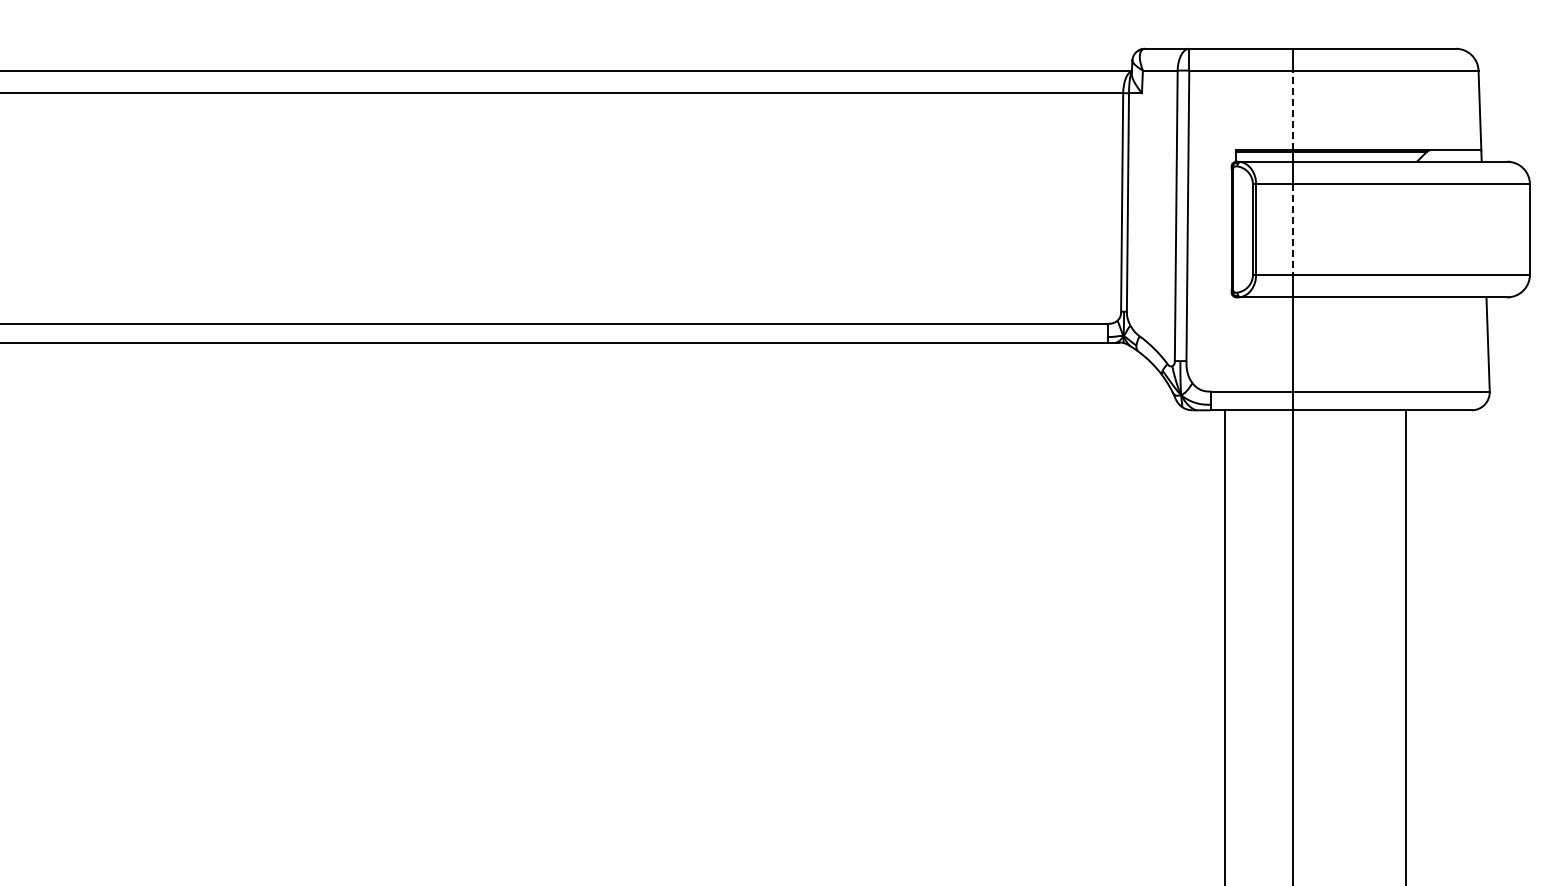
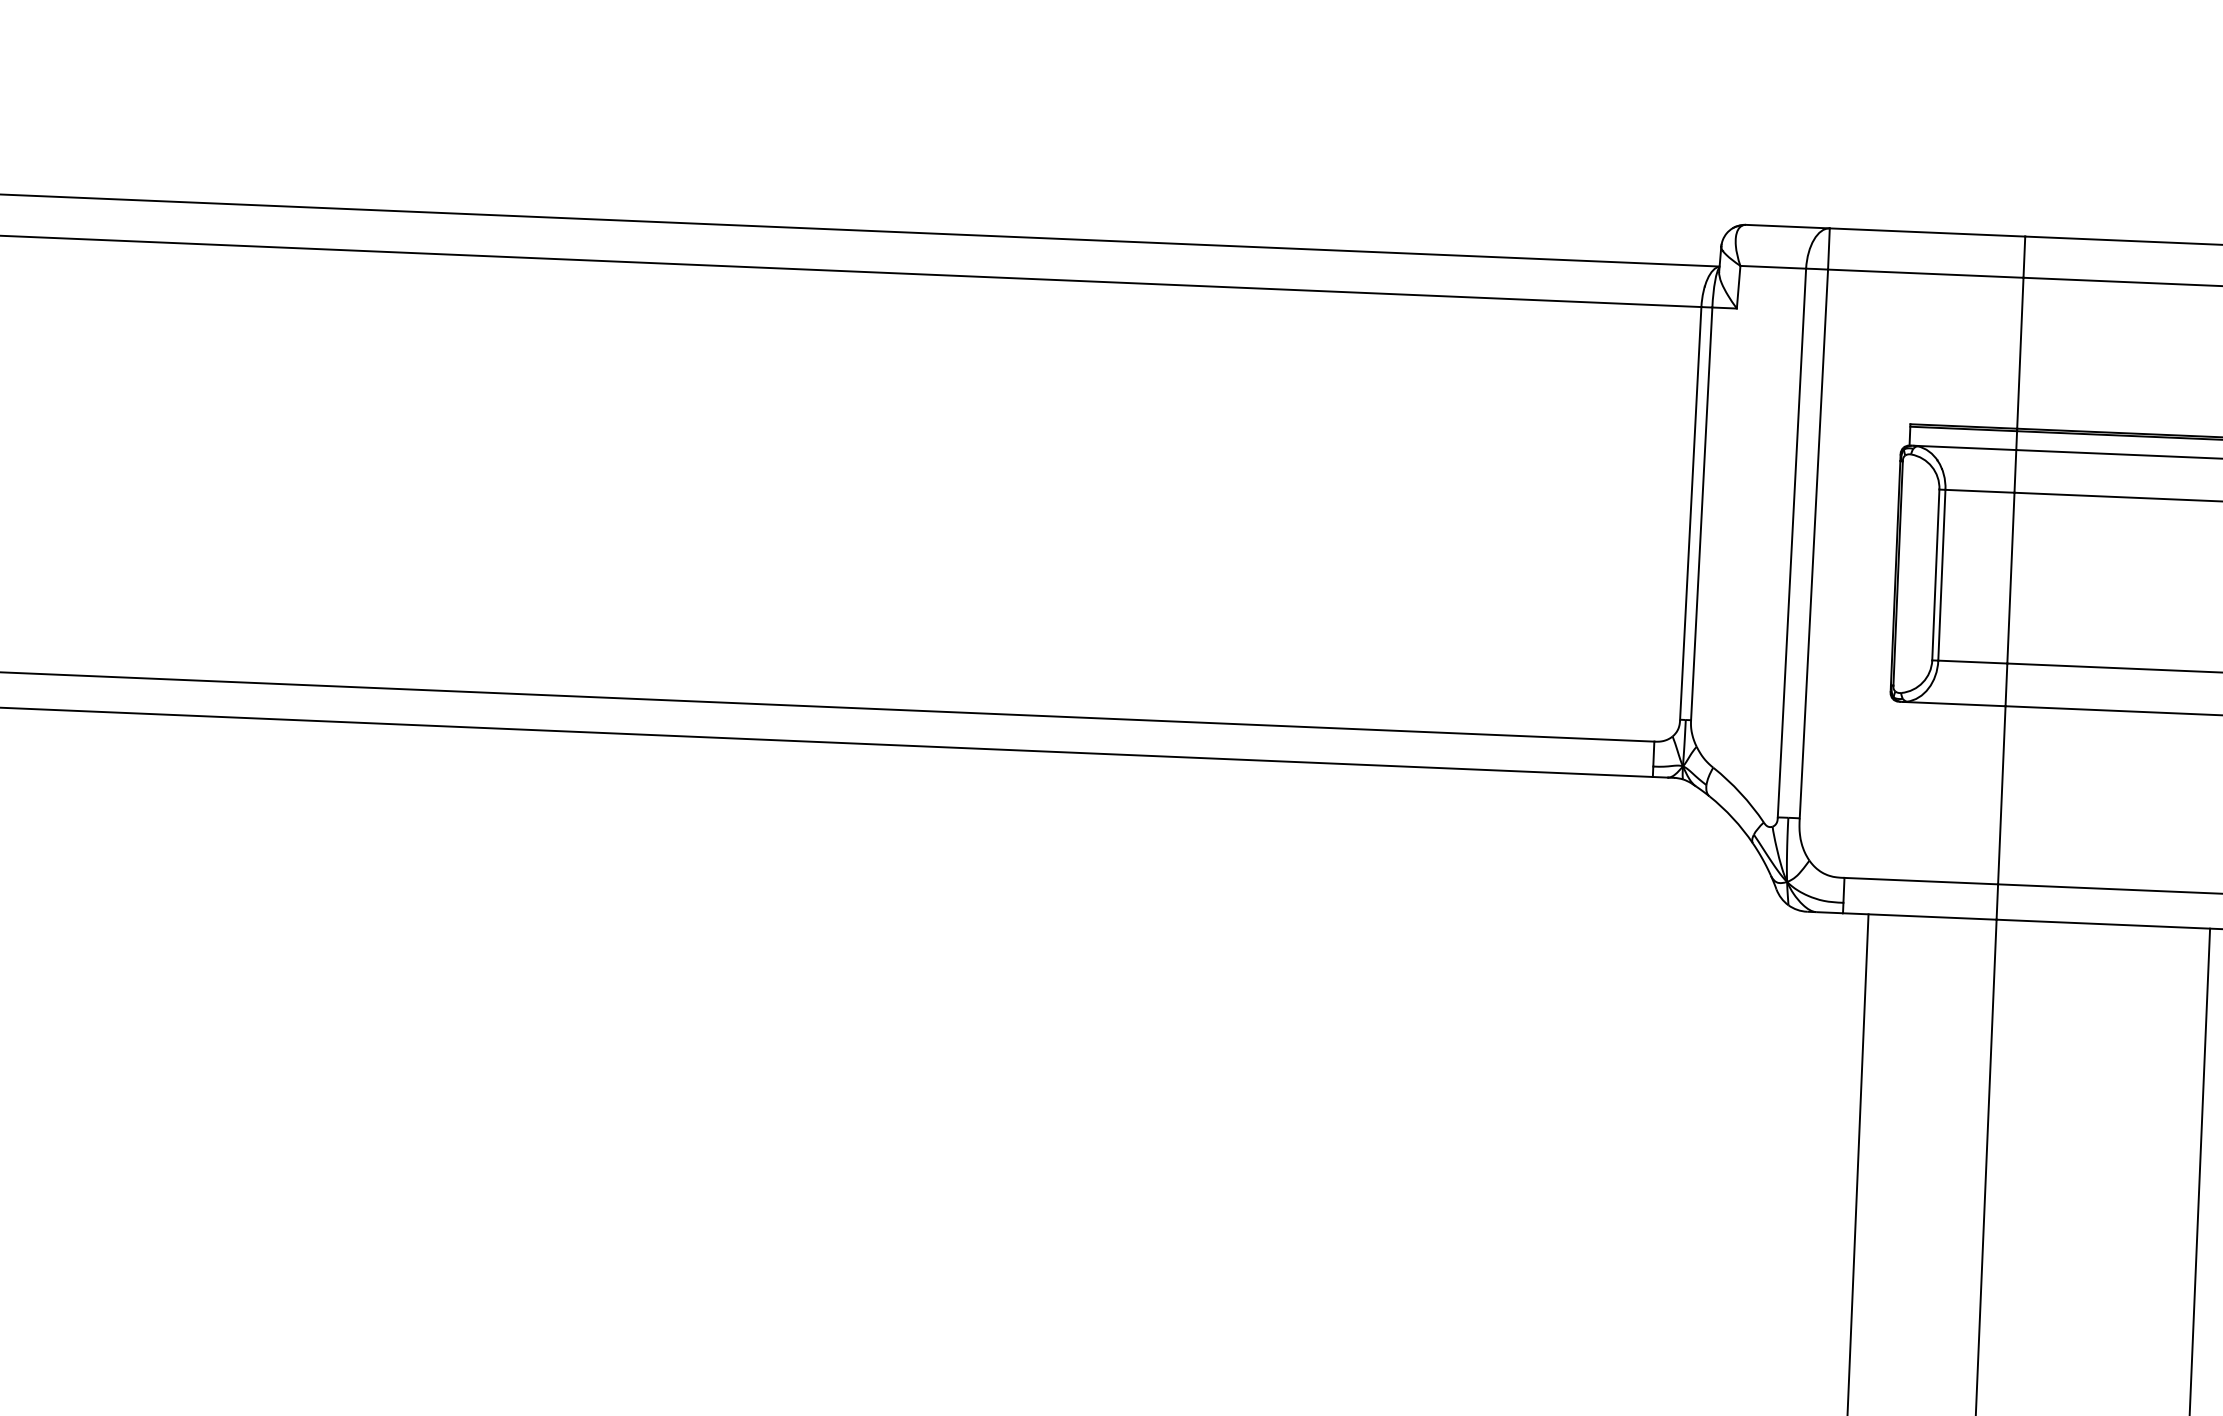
line: (1292, 110) -> (2019, 353), dashed -> solid
line: (1292, 230) -> (2010, 579), dashed -> solid

